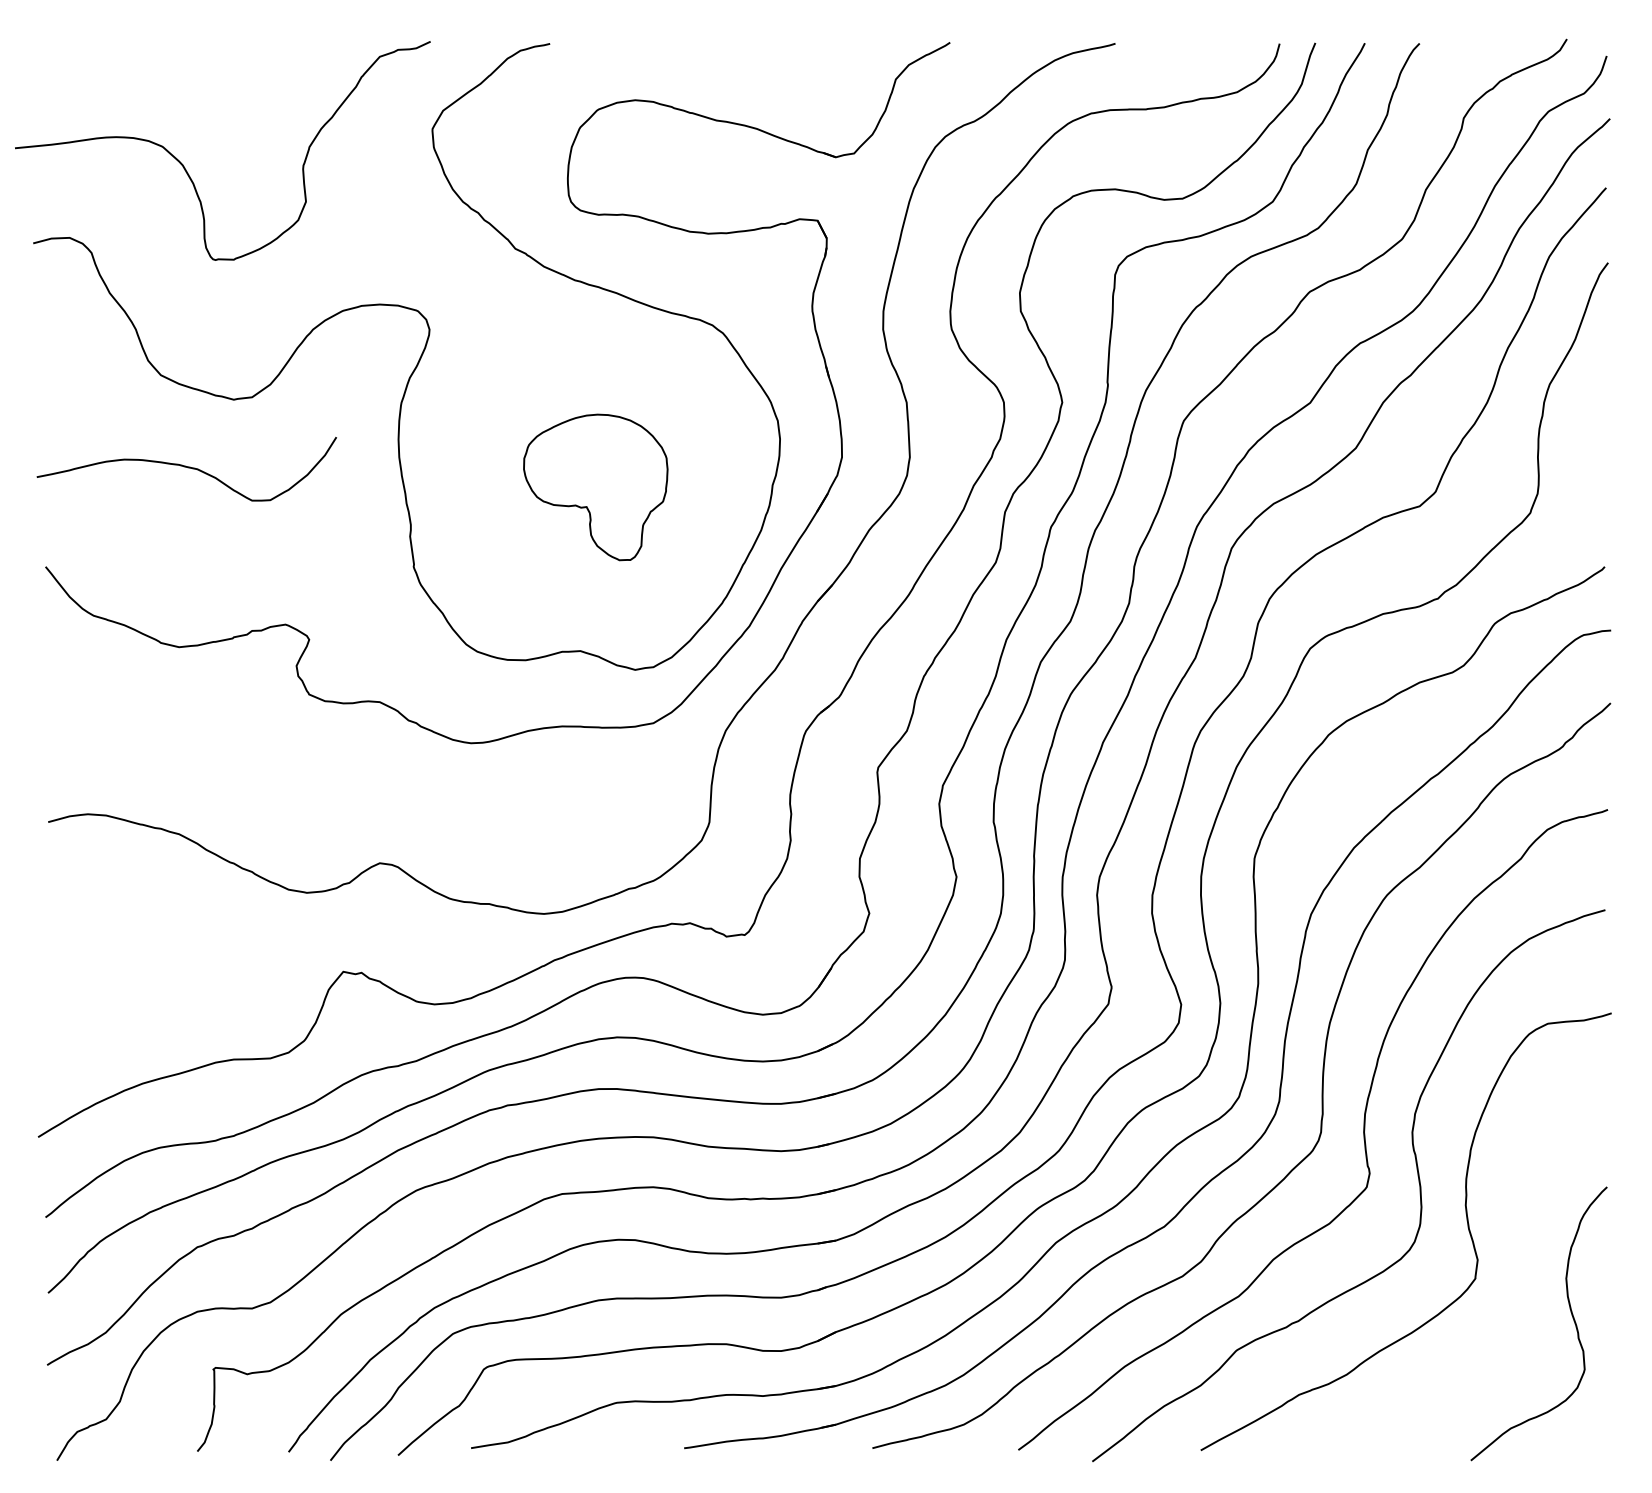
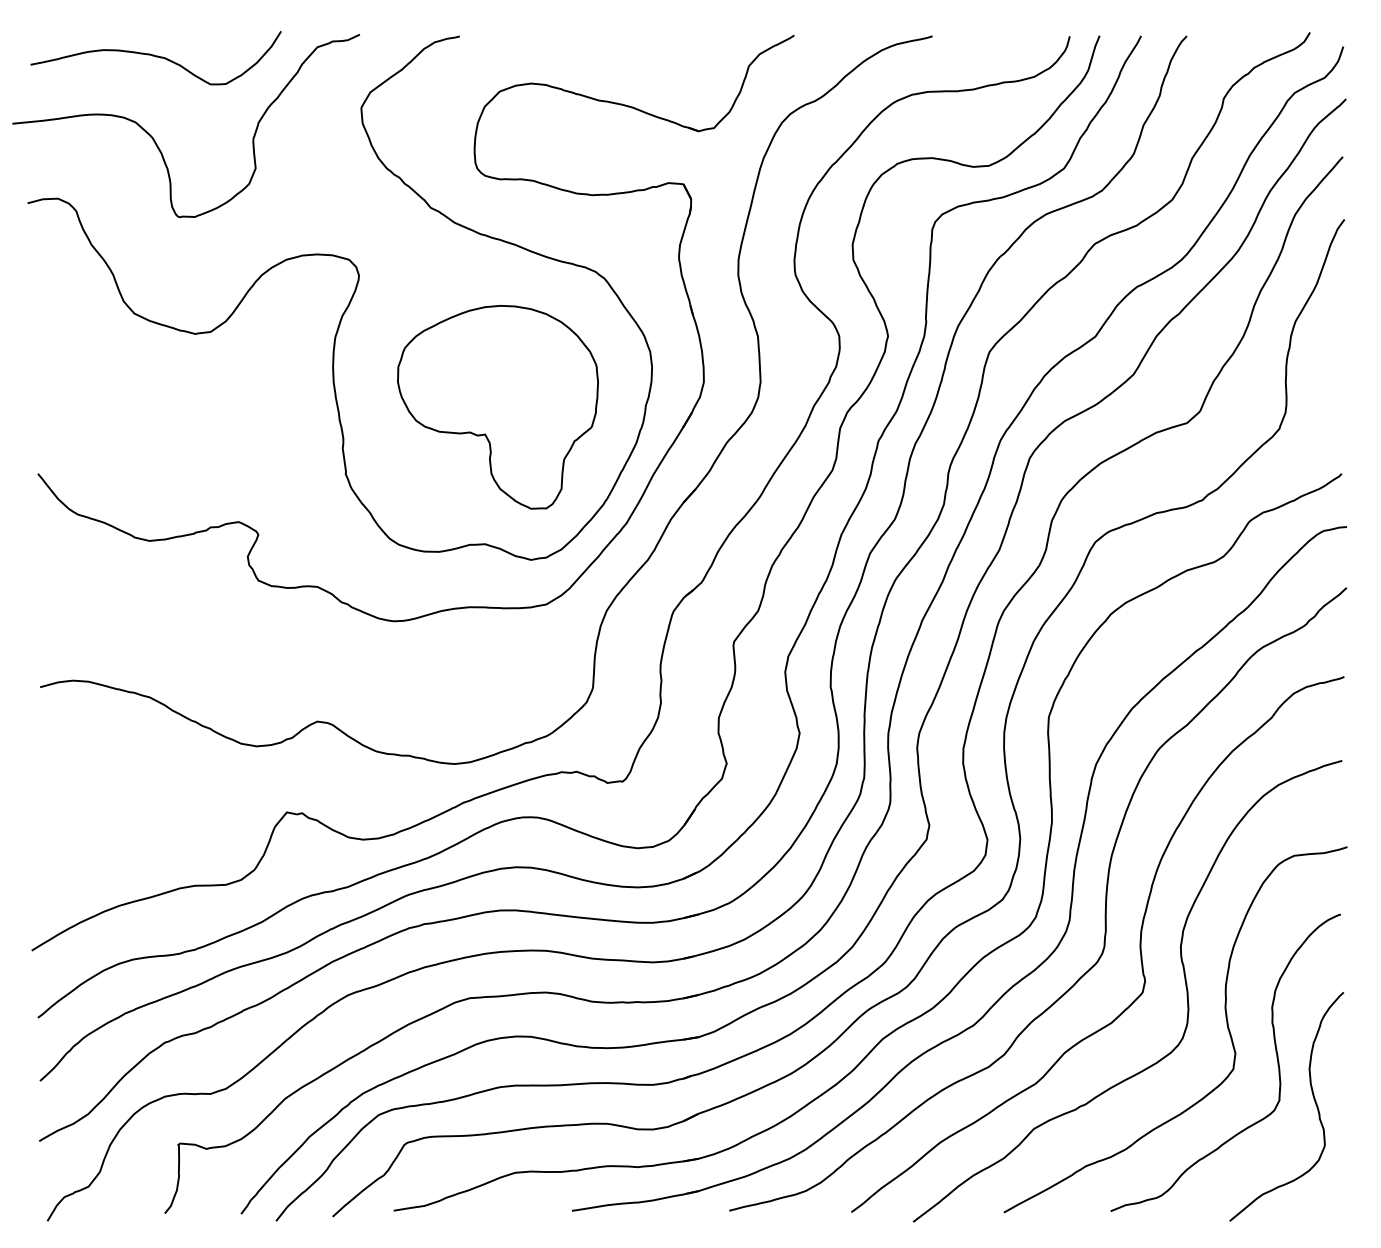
curve: (186, 468) -> (155, 57), moved
part: (595, 487) -> (497, 407), size x1.67
curve: (1525, 1258) -> (1275, 1052), added

